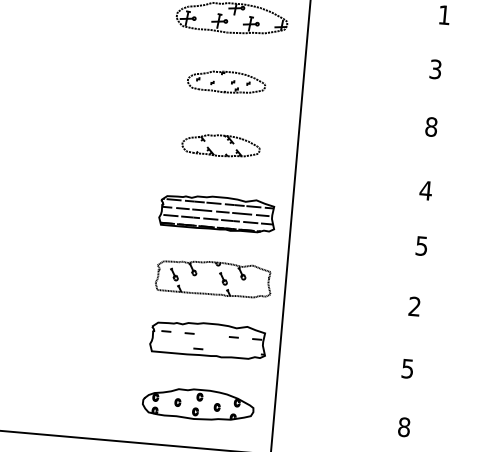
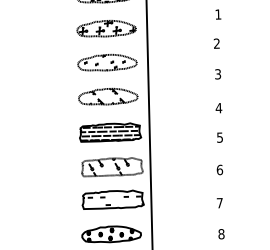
text: (434, 68) -> (216, 43), 3 -> 2
part: (226, 81) -> (107, 62), size x1.43
text: (432, 127) -> (218, 74), 8 -> 3
part: (221, 145) -> (108, 96), size x1.43
text: (414, 305) -> (219, 169), 2 -> 6
text: (406, 369) -> (219, 203), 5 -> 7

